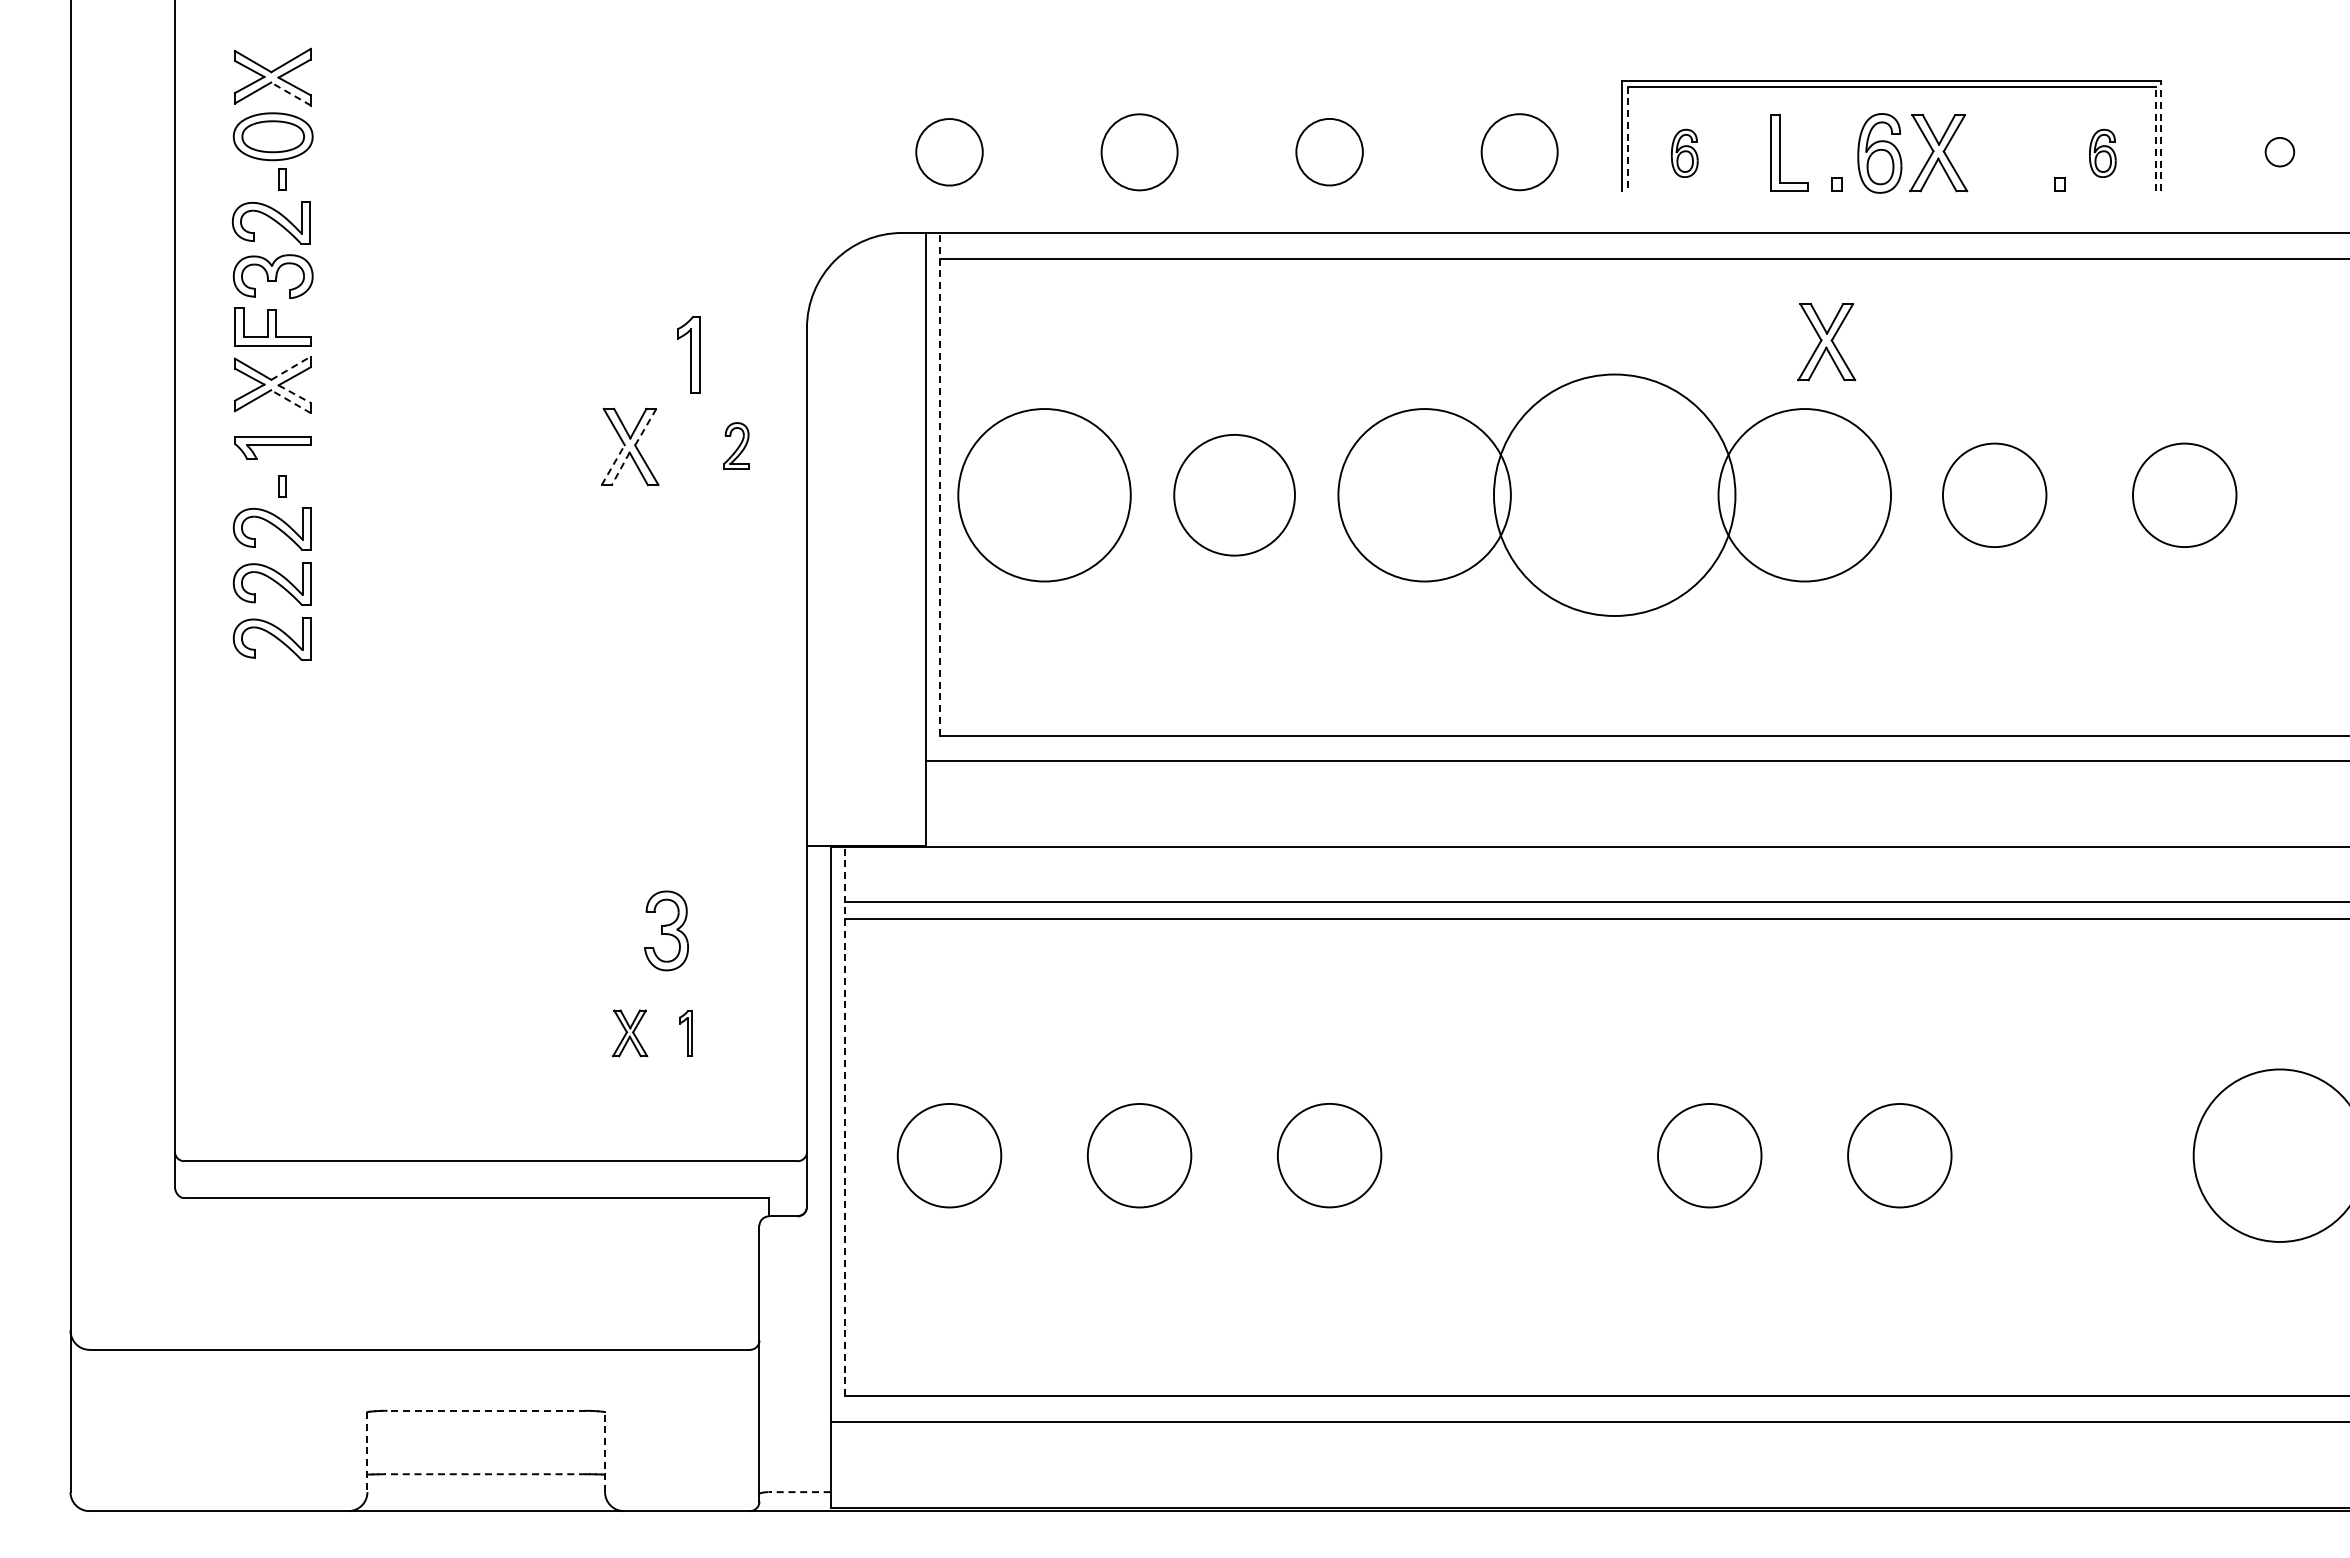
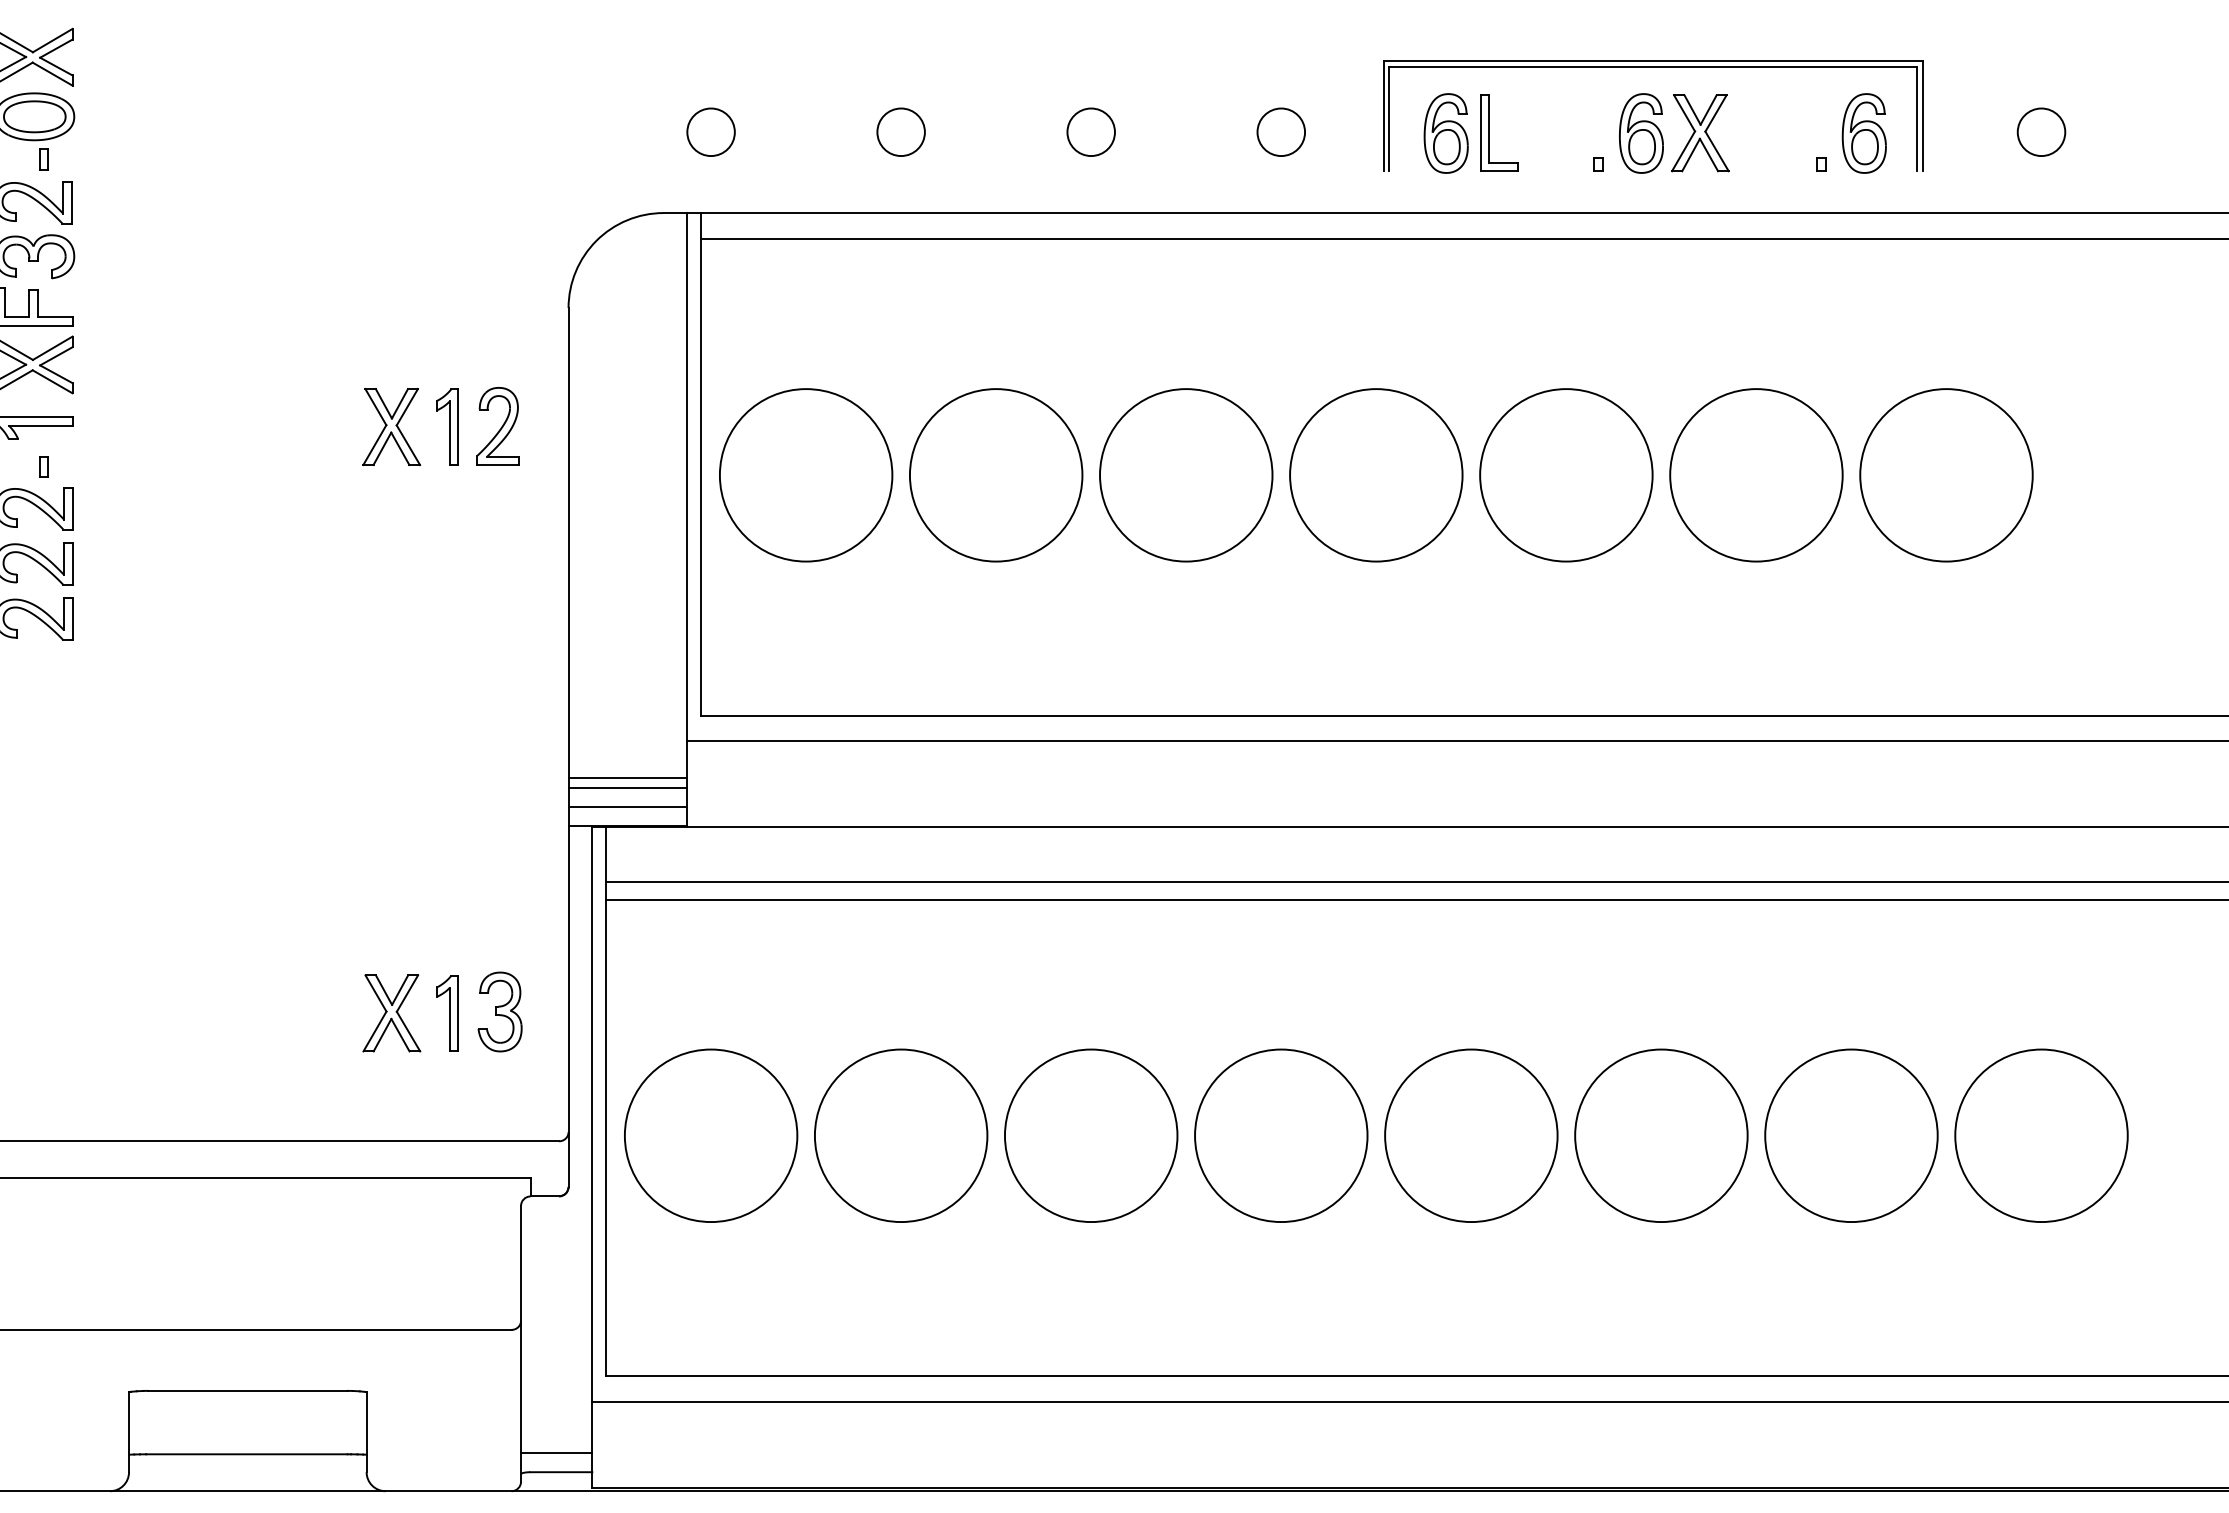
line: (291, 94) -> (53, 74), dashed -> solid
line: (2161, 136) -> (1923, 116), dashed -> solid
line: (2155, 138) -> (1917, 118), dashed -> solid
line: (1627, 139) -> (1389, 119), dashed -> solid
circle: (949, 151) -> (711, 131), size x0.71
circle: (1139, 151) -> (901, 131), size x0.62
circle: (1329, 151) -> (1091, 131), size x0.71
circle: (1519, 151) -> (1281, 131), size x0.62
circle: (2279, 151) -> (2041, 131), size x1.67
part: (1780, 152) -> (1490, 132), moved
part: (1684, 153) -> (1446, 133), size x1.67
part: (2102, 153) -> (1864, 133), size x1.67
part: (1826, 342) -> (1588, 322), removed
part: (688, 354) -> (447, 426), moved
line: (291, 368) -> (53, 348), dashed -> solid
line: (295, 394) -> (57, 374), dashed -> solid
line: (291, 401) -> (53, 381), dashed -> solid
line: (645, 427) -> (407, 407), dashed -> solid
part: (736, 445) -> (498, 425), size x1.67
line: (613, 465) -> (375, 445), dashed -> solid
line: (620, 469) -> (382, 449), dashed -> solid
line: (939, 483) -> (701, 463), dashed -> solid
circle: (1234, 495) -> (996, 475), size x1.43
circle: (1614, 495) -> (1376, 475), size x0.71
circle: (1994, 495) -> (1756, 475), size x1.67
circle: (2184, 495) -> (1946, 475), size x1.67
line: (865, 798) -> (627, 778), added
line: (865, 807) -> (627, 787), added
line: (865, 826) -> (627, 806), added
part: (666, 930) -> (500, 1011), moved
part: (629, 1033) -> (391, 1013), size x1.67
part: (685, 1033) -> (447, 1013), size x1.67
line: (844, 1121) -> (606, 1101), dashed -> solid
circle: (949, 1155) -> (711, 1135), size x1.67
circle: (1139, 1155) -> (901, 1135), size x1.67
circle: (1329, 1155) -> (1091, 1135), size x1.67
circle: (1519, 1155) -> (1281, 1135), added
circle: (1709, 1155) -> (1471, 1135), size x1.67
circle: (1899, 1155) -> (1661, 1135), size x1.67
circle: (2089, 1155) -> (1851, 1135), added
line: (486, 1410) -> (248, 1390), dashed -> solid
line: (605, 1451) -> (367, 1431), dashed -> solid
line: (367, 1452) -> (129, 1432), dashed -> solid
line: (794, 1473) -> (556, 1453), added
line: (485, 1474) -> (247, 1454), dashed -> solid
line: (799, 1492) -> (561, 1472), dashed -> solid

